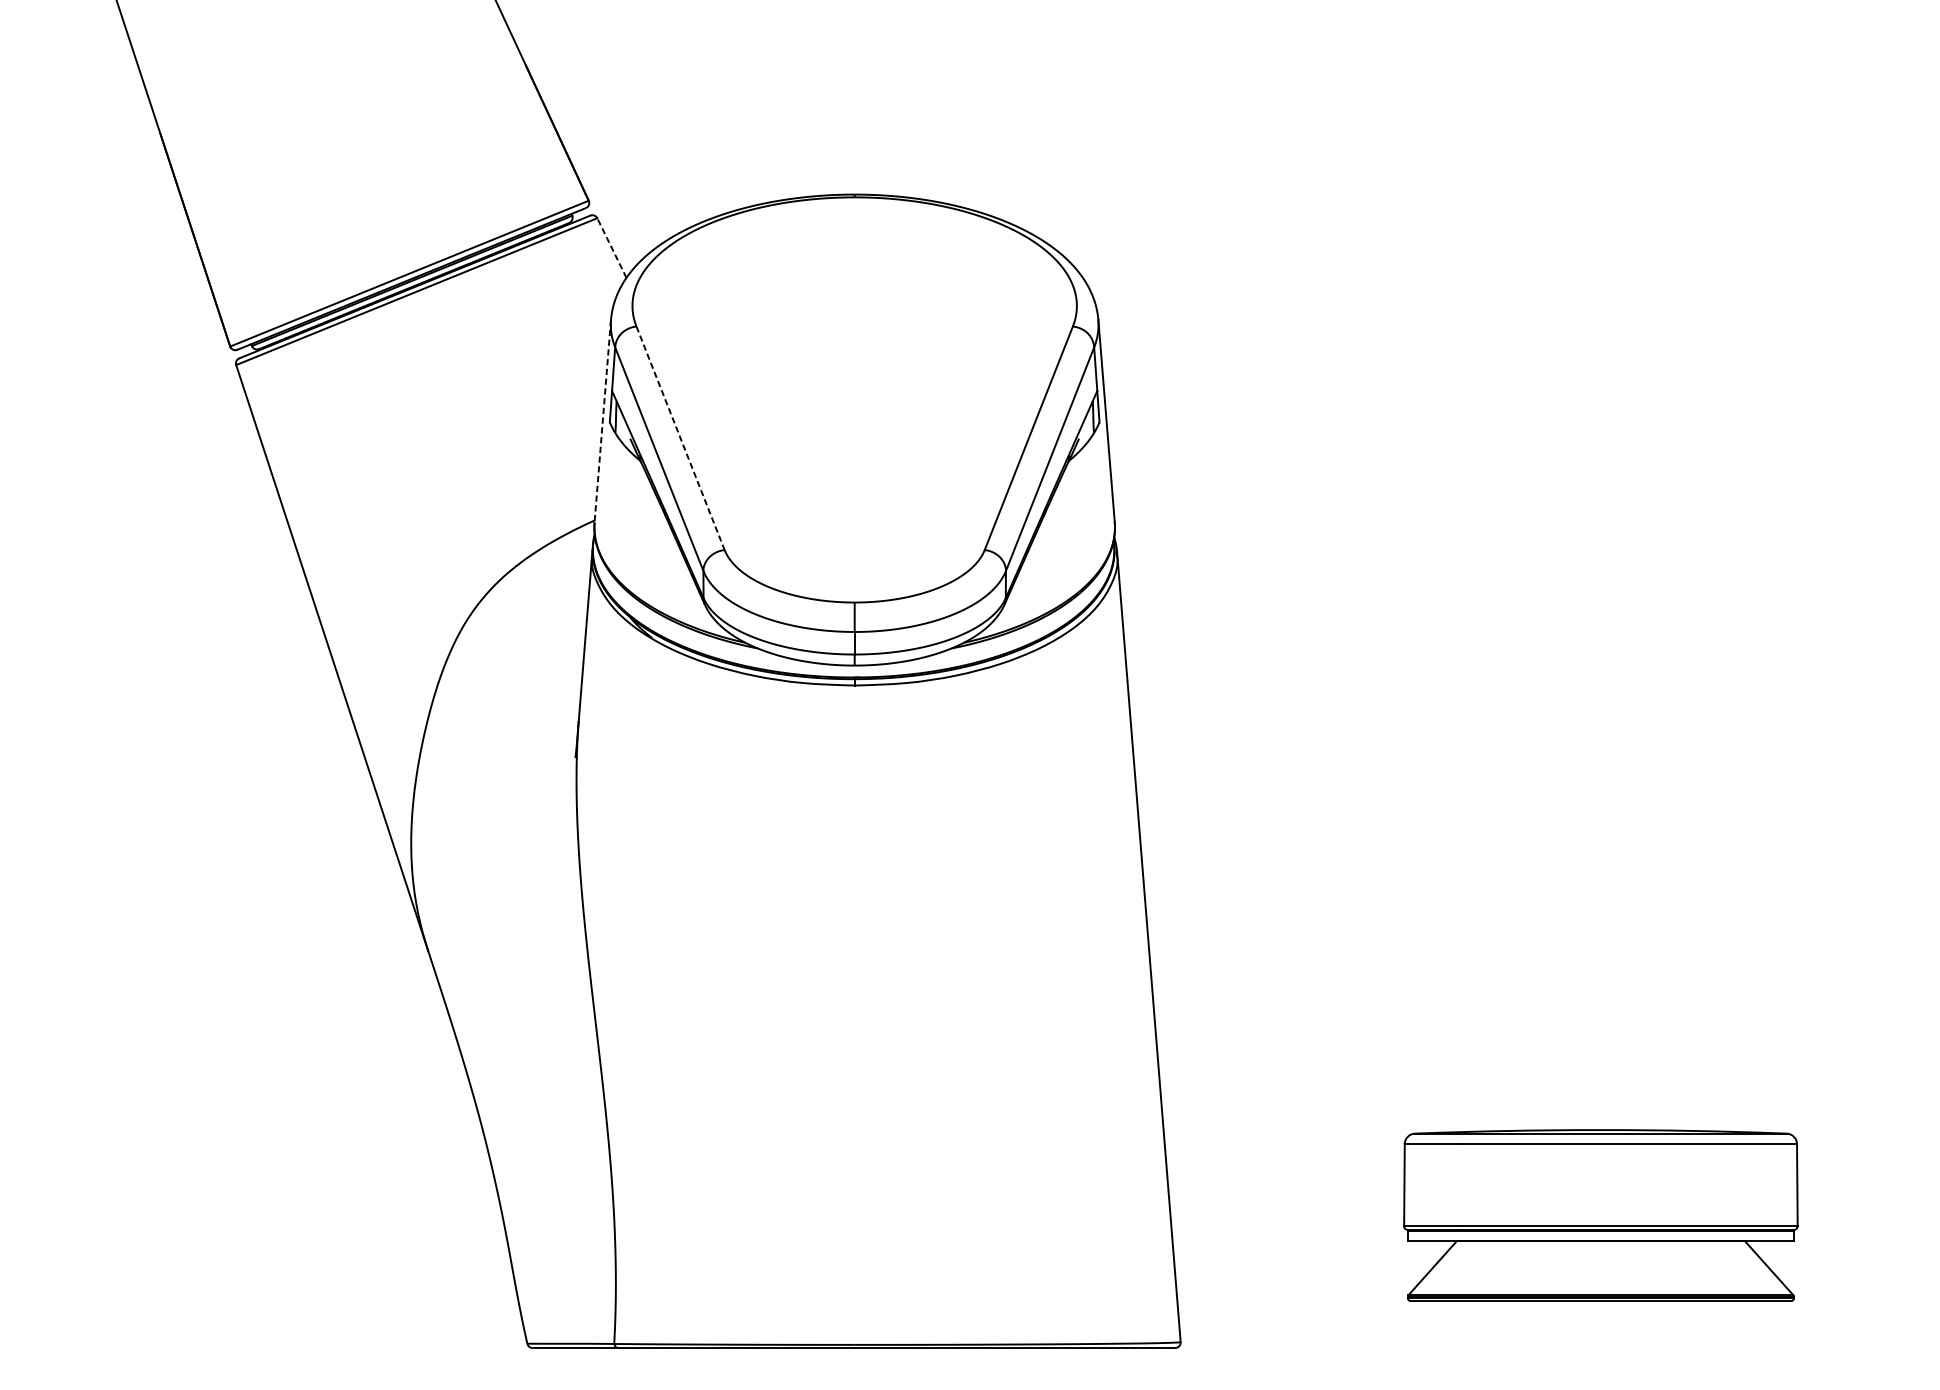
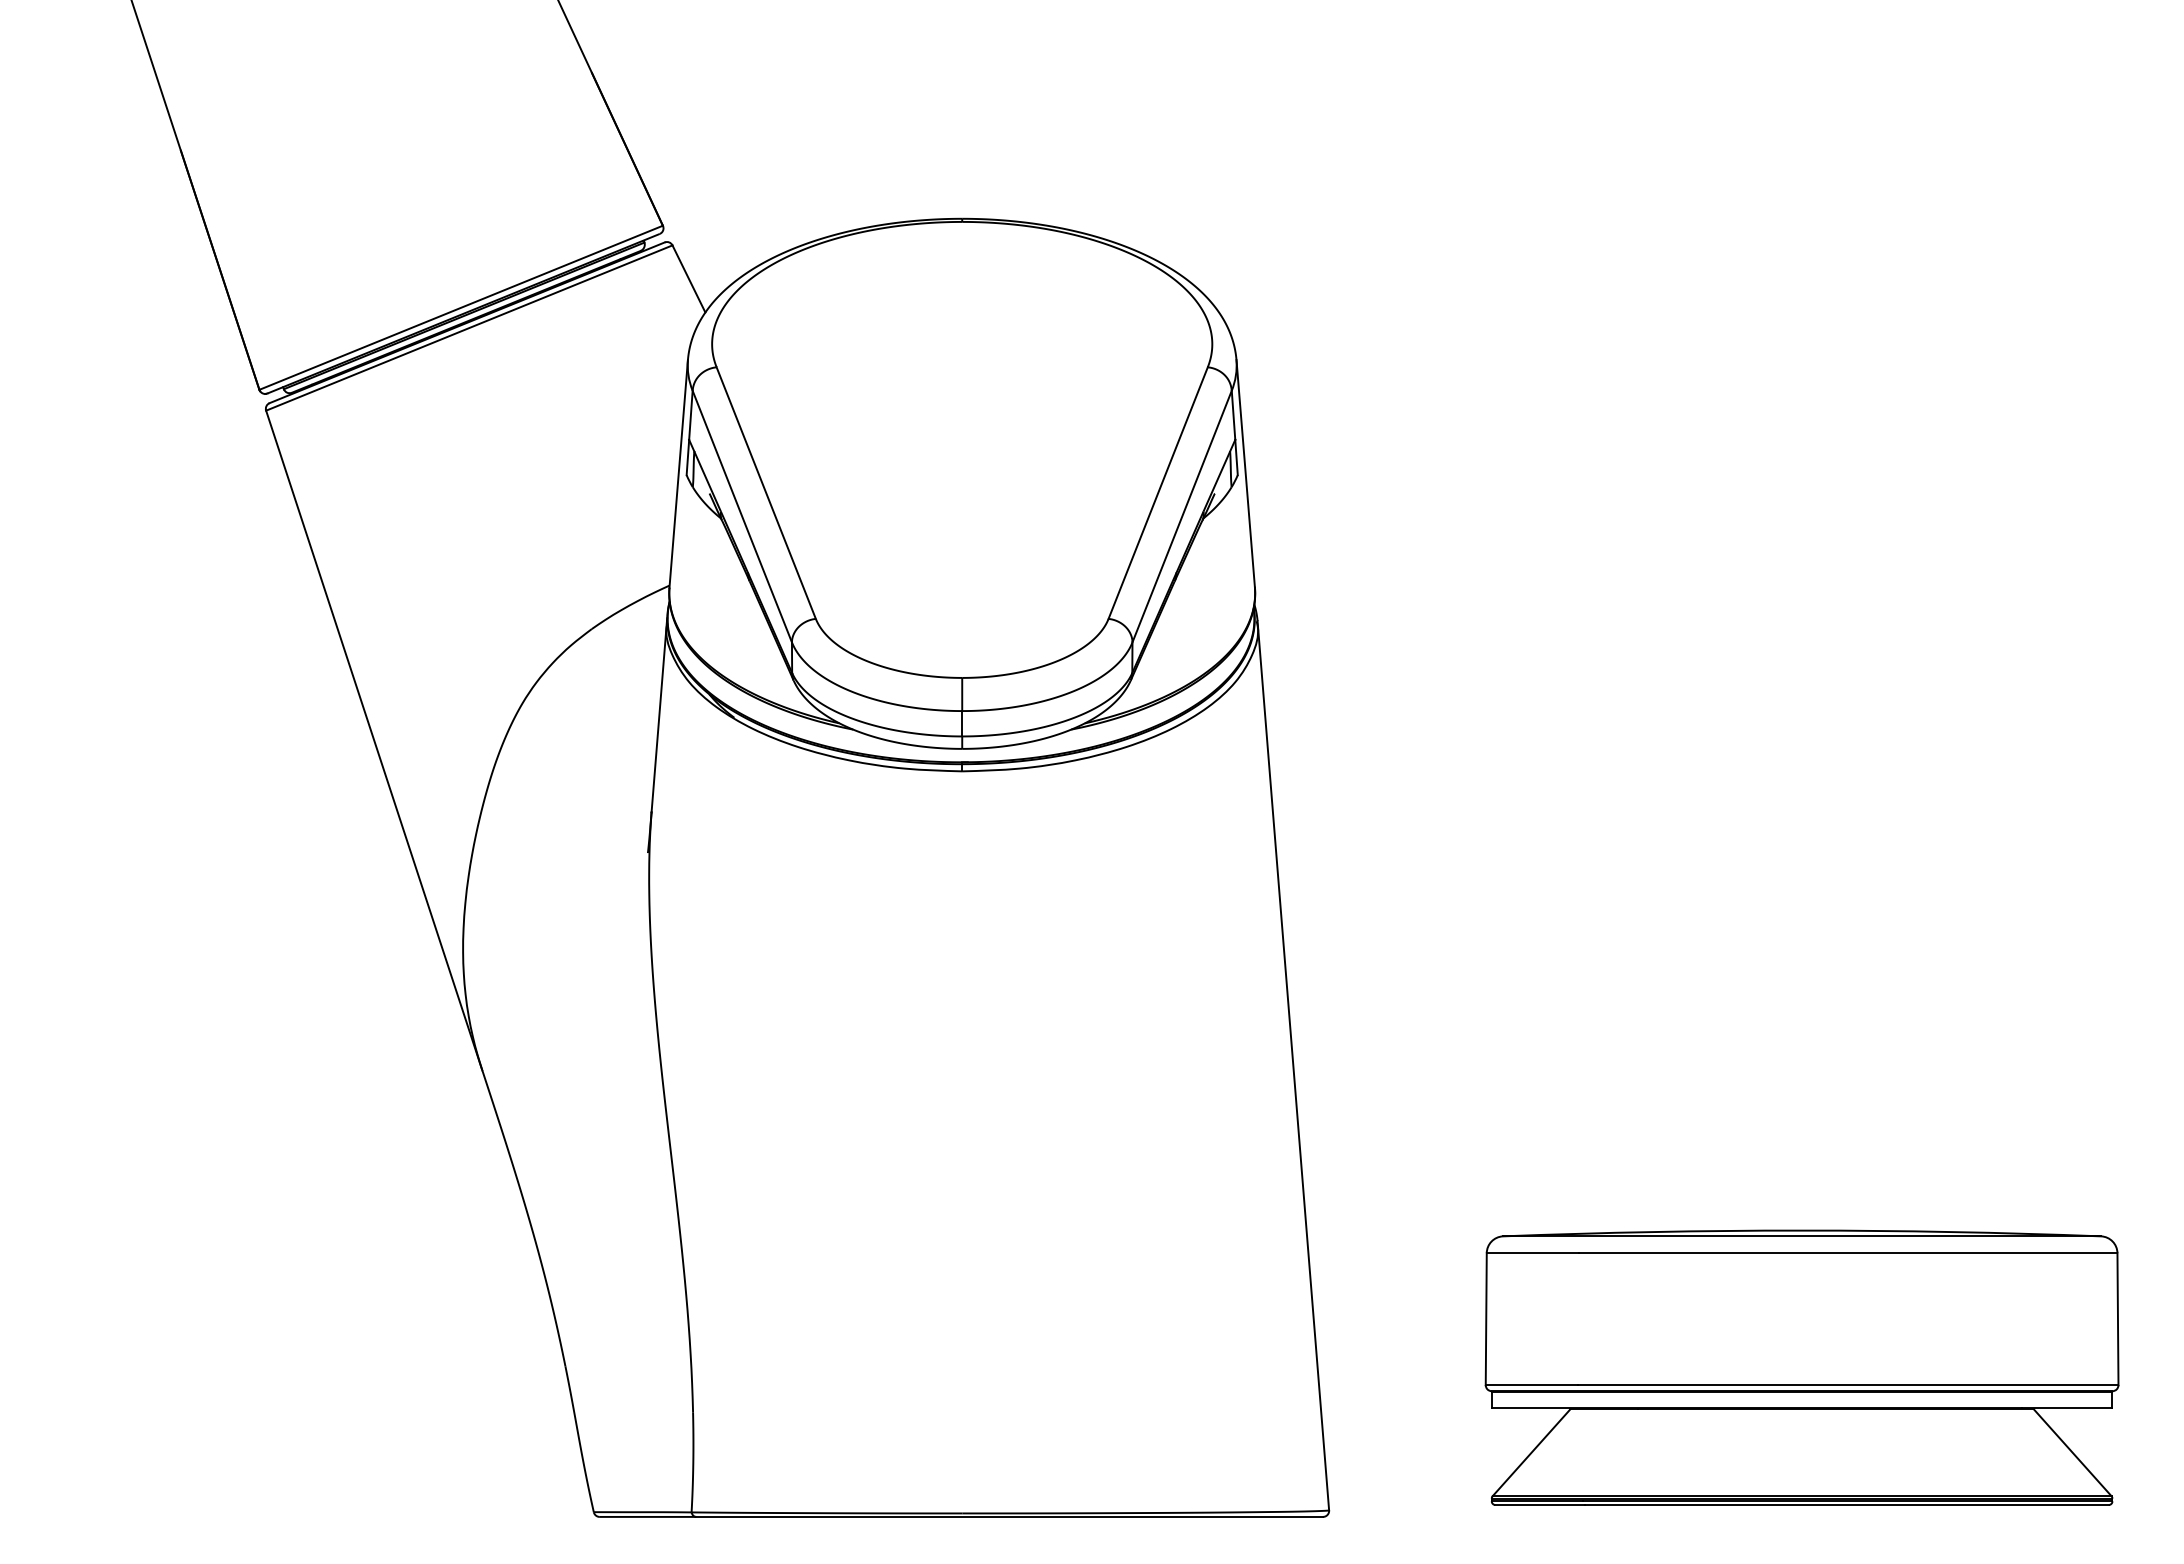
line: (611, 247) -> (688, 278), dashed -> solid
line: (602, 421) -> (678, 474), dashed -> solid
line: (680, 438) -> (766, 493), dashed -> solid
part: (1600, 1215) -> (1801, 1367), size x1.43

